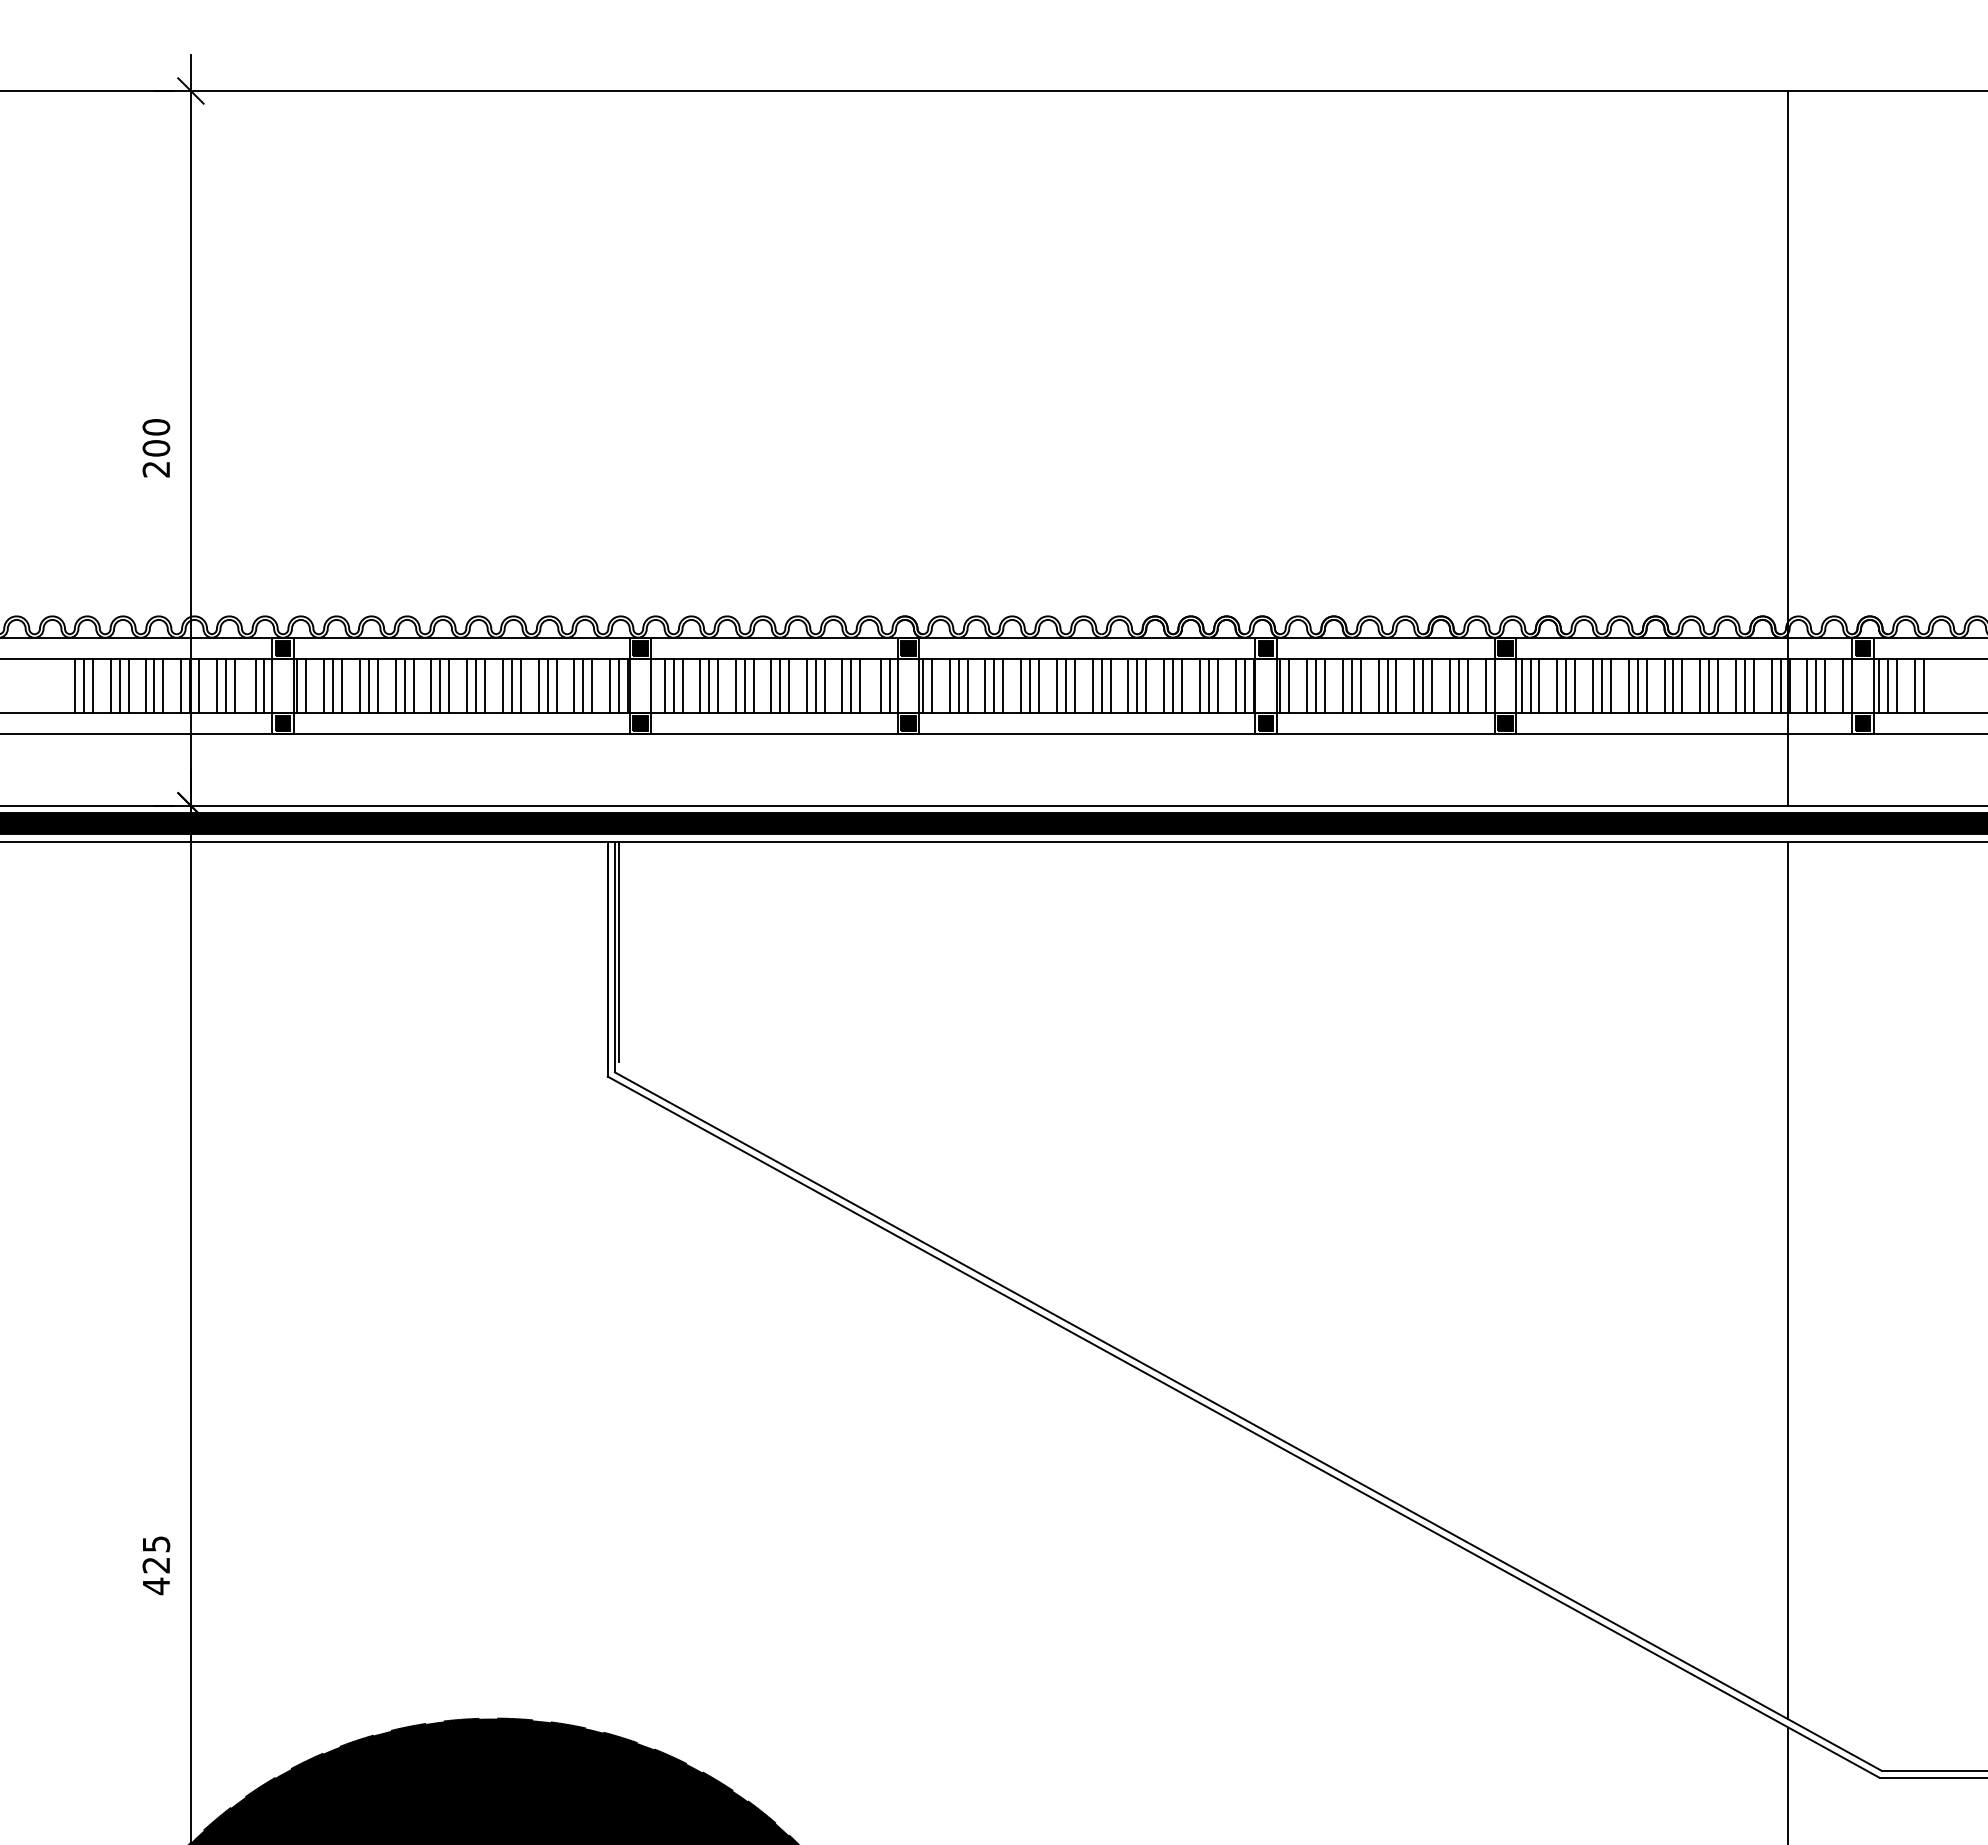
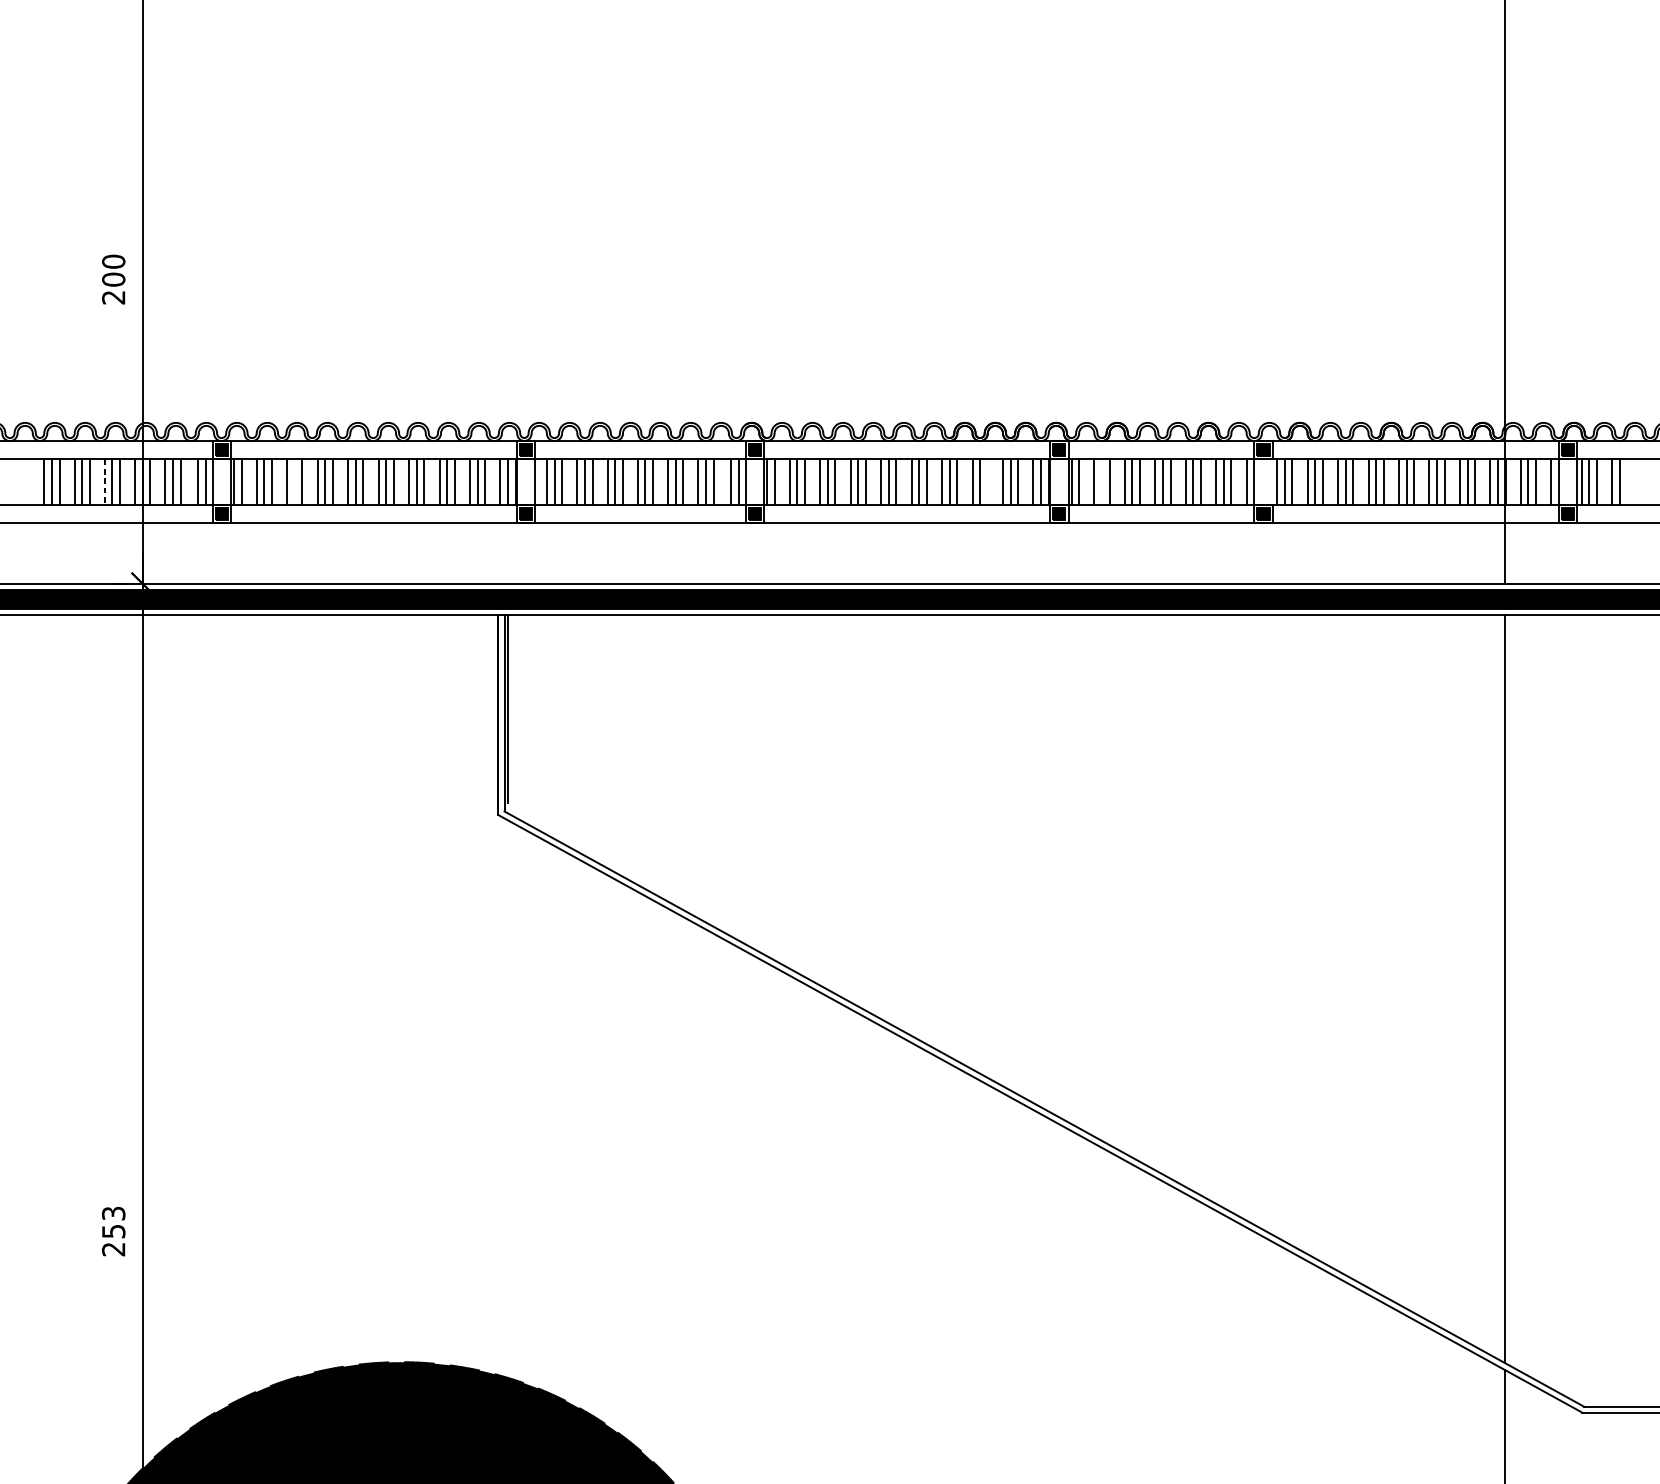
line: (368, 685) -> (294, 481), removed
line: (1182, 685) -> (988, 481), removed
line: (1316, 685) -> (1102, 481), removed
line: (1516, 685) -> (1272, 481), removed
line: (145, 686) -> (104, 482), solid -> dashed
text: (156, 1565) -> (113, 1231), 425 -> 253

